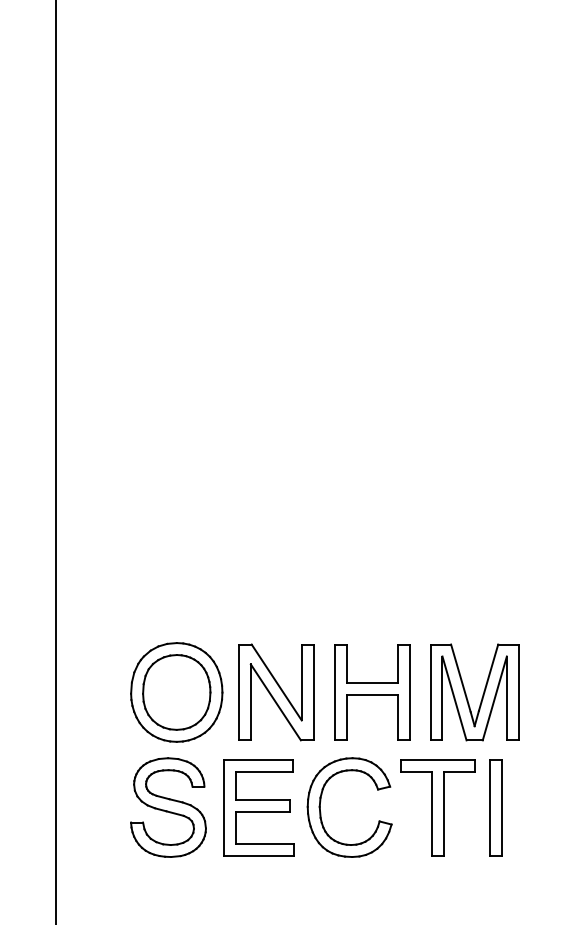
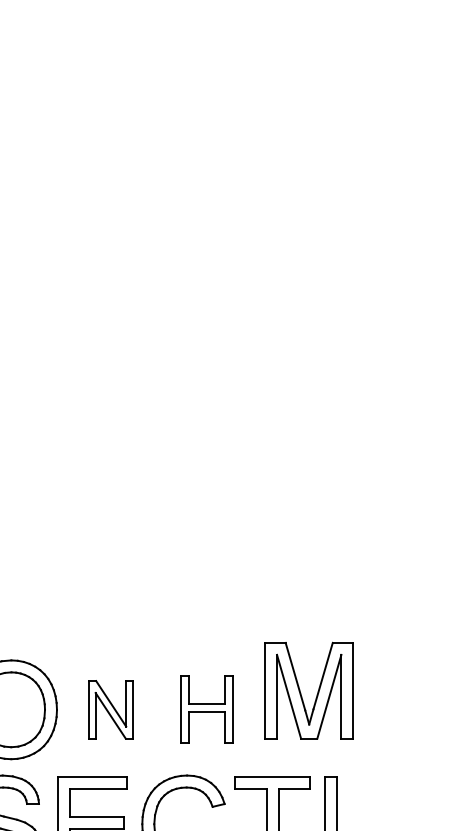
part: (276, 692) -> (111, 709), size x0.6
part: (372, 692) -> (207, 709), size x0.7
part: (466, 693) -> (301, 691), moved

